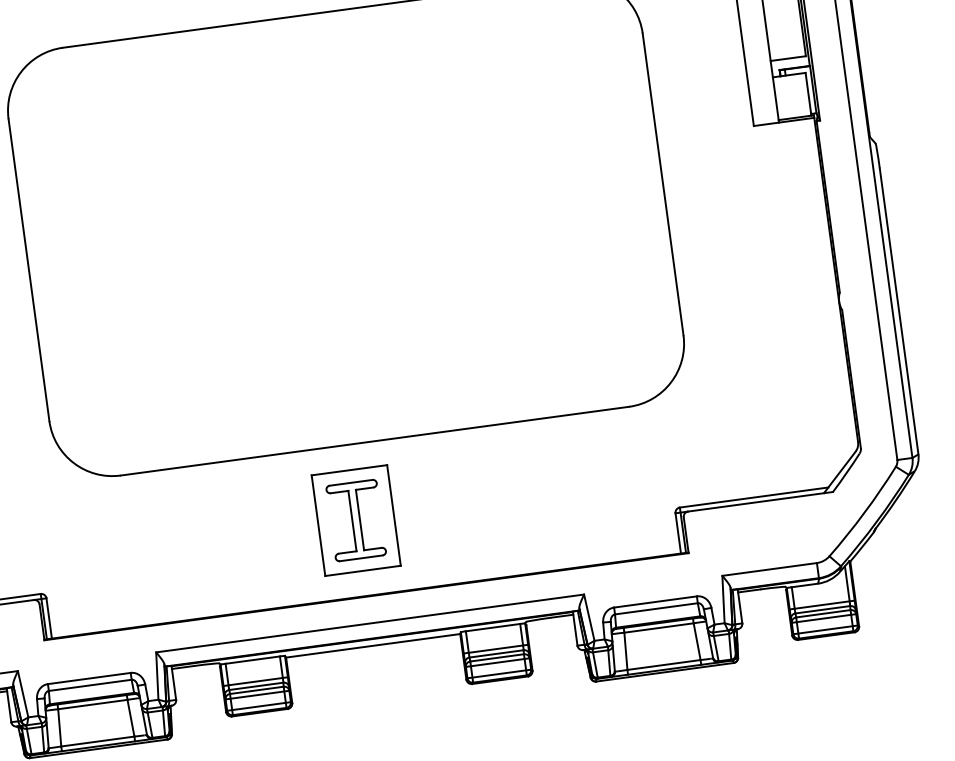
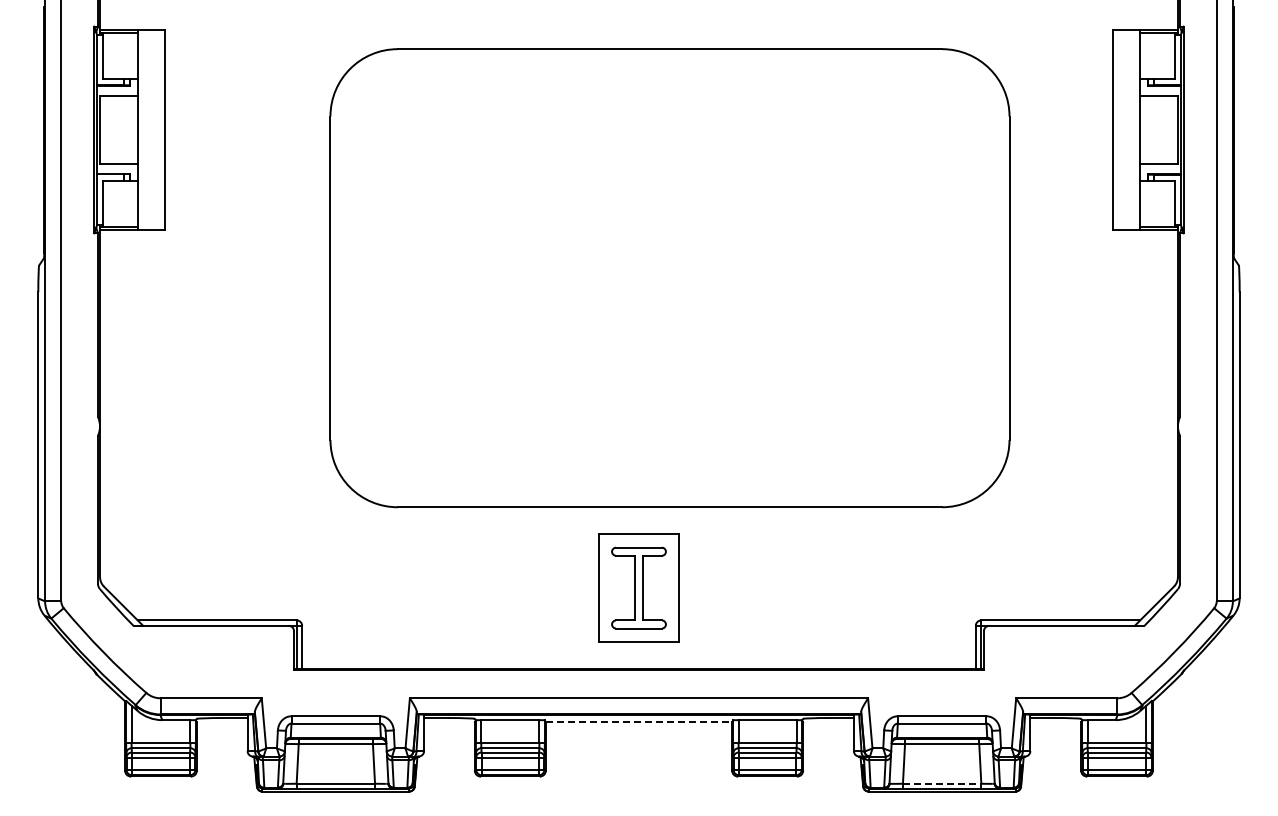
line: (373, 646) -> (639, 722), solid -> dashed
line: (664, 664) -> (942, 783), solid -> dashed

